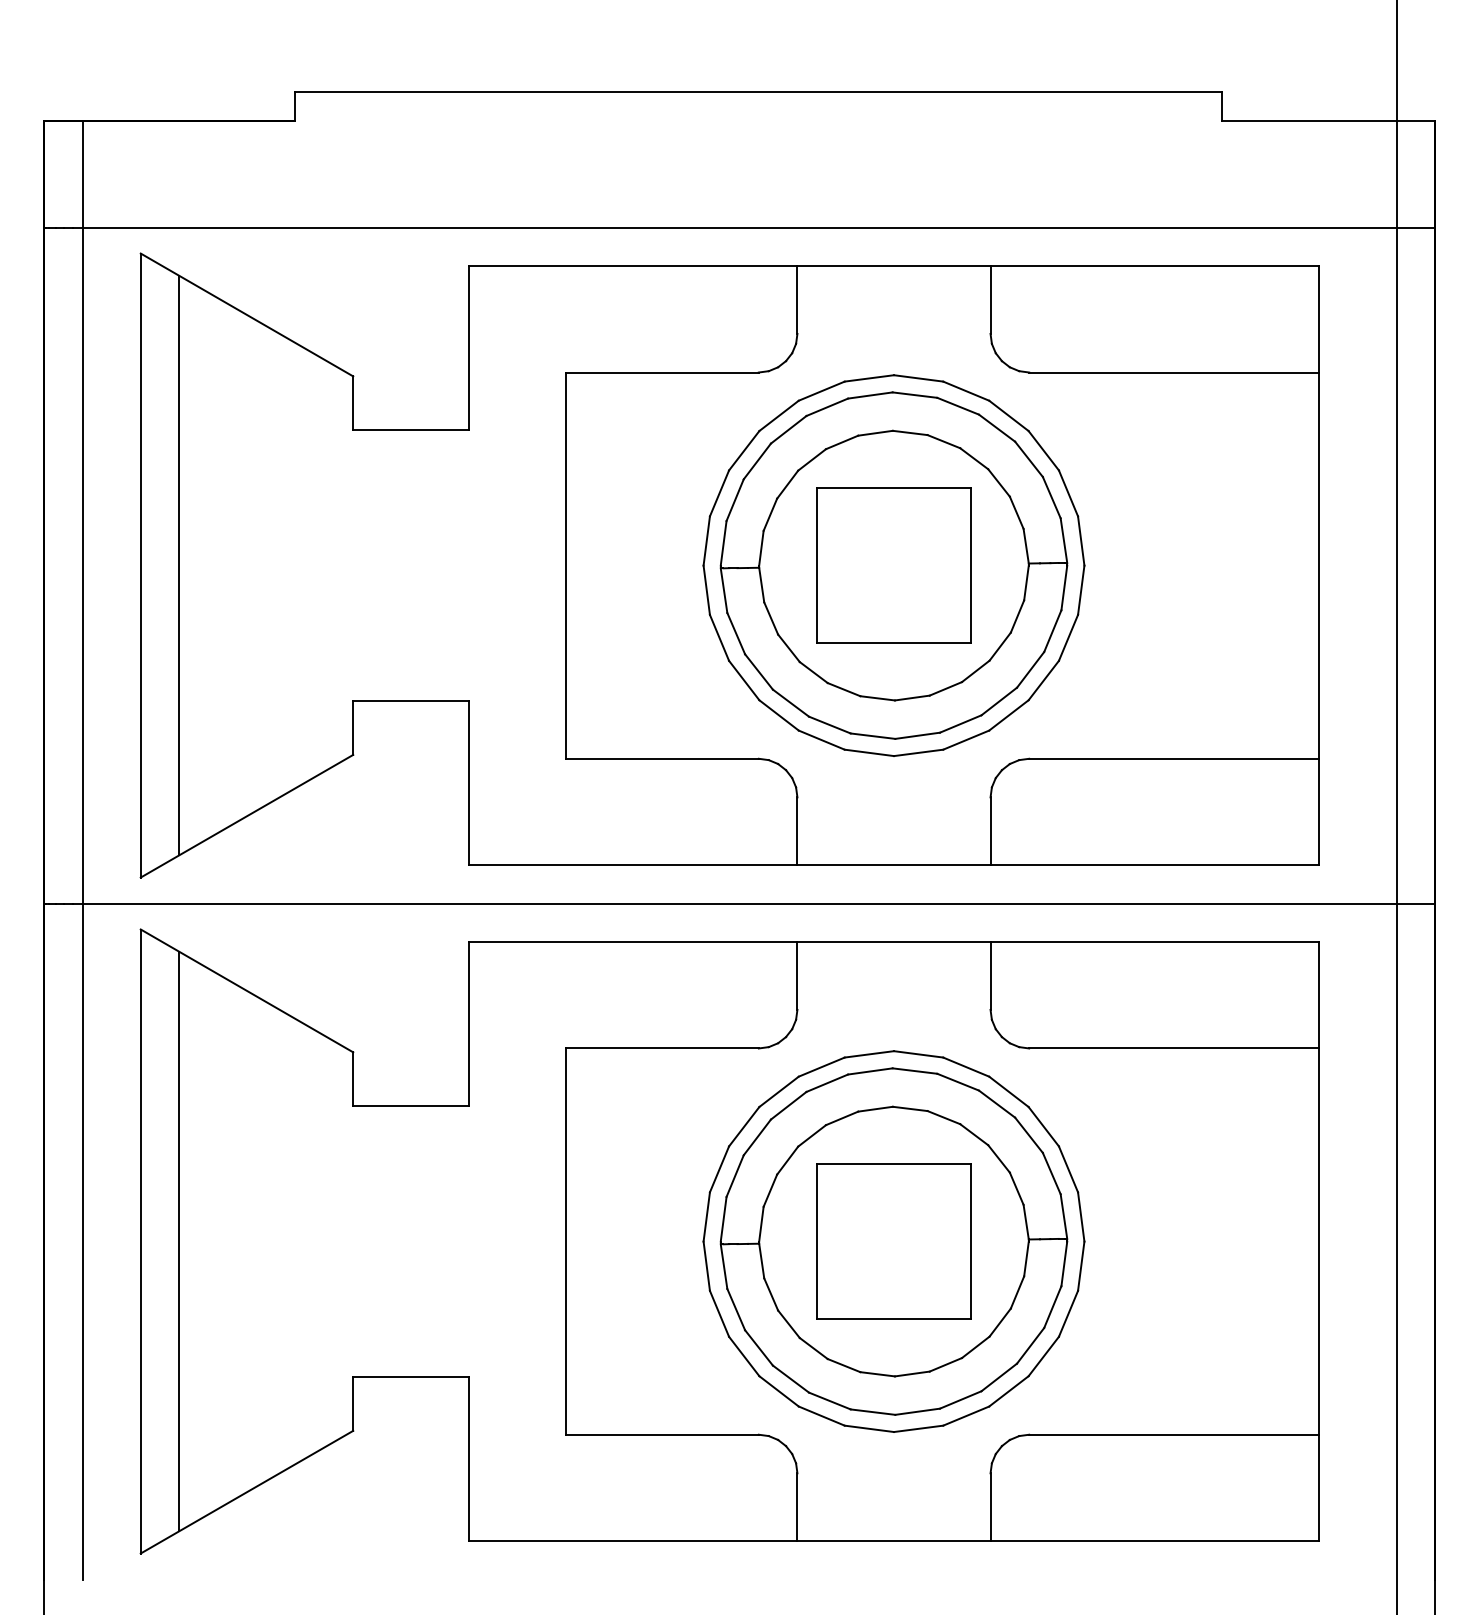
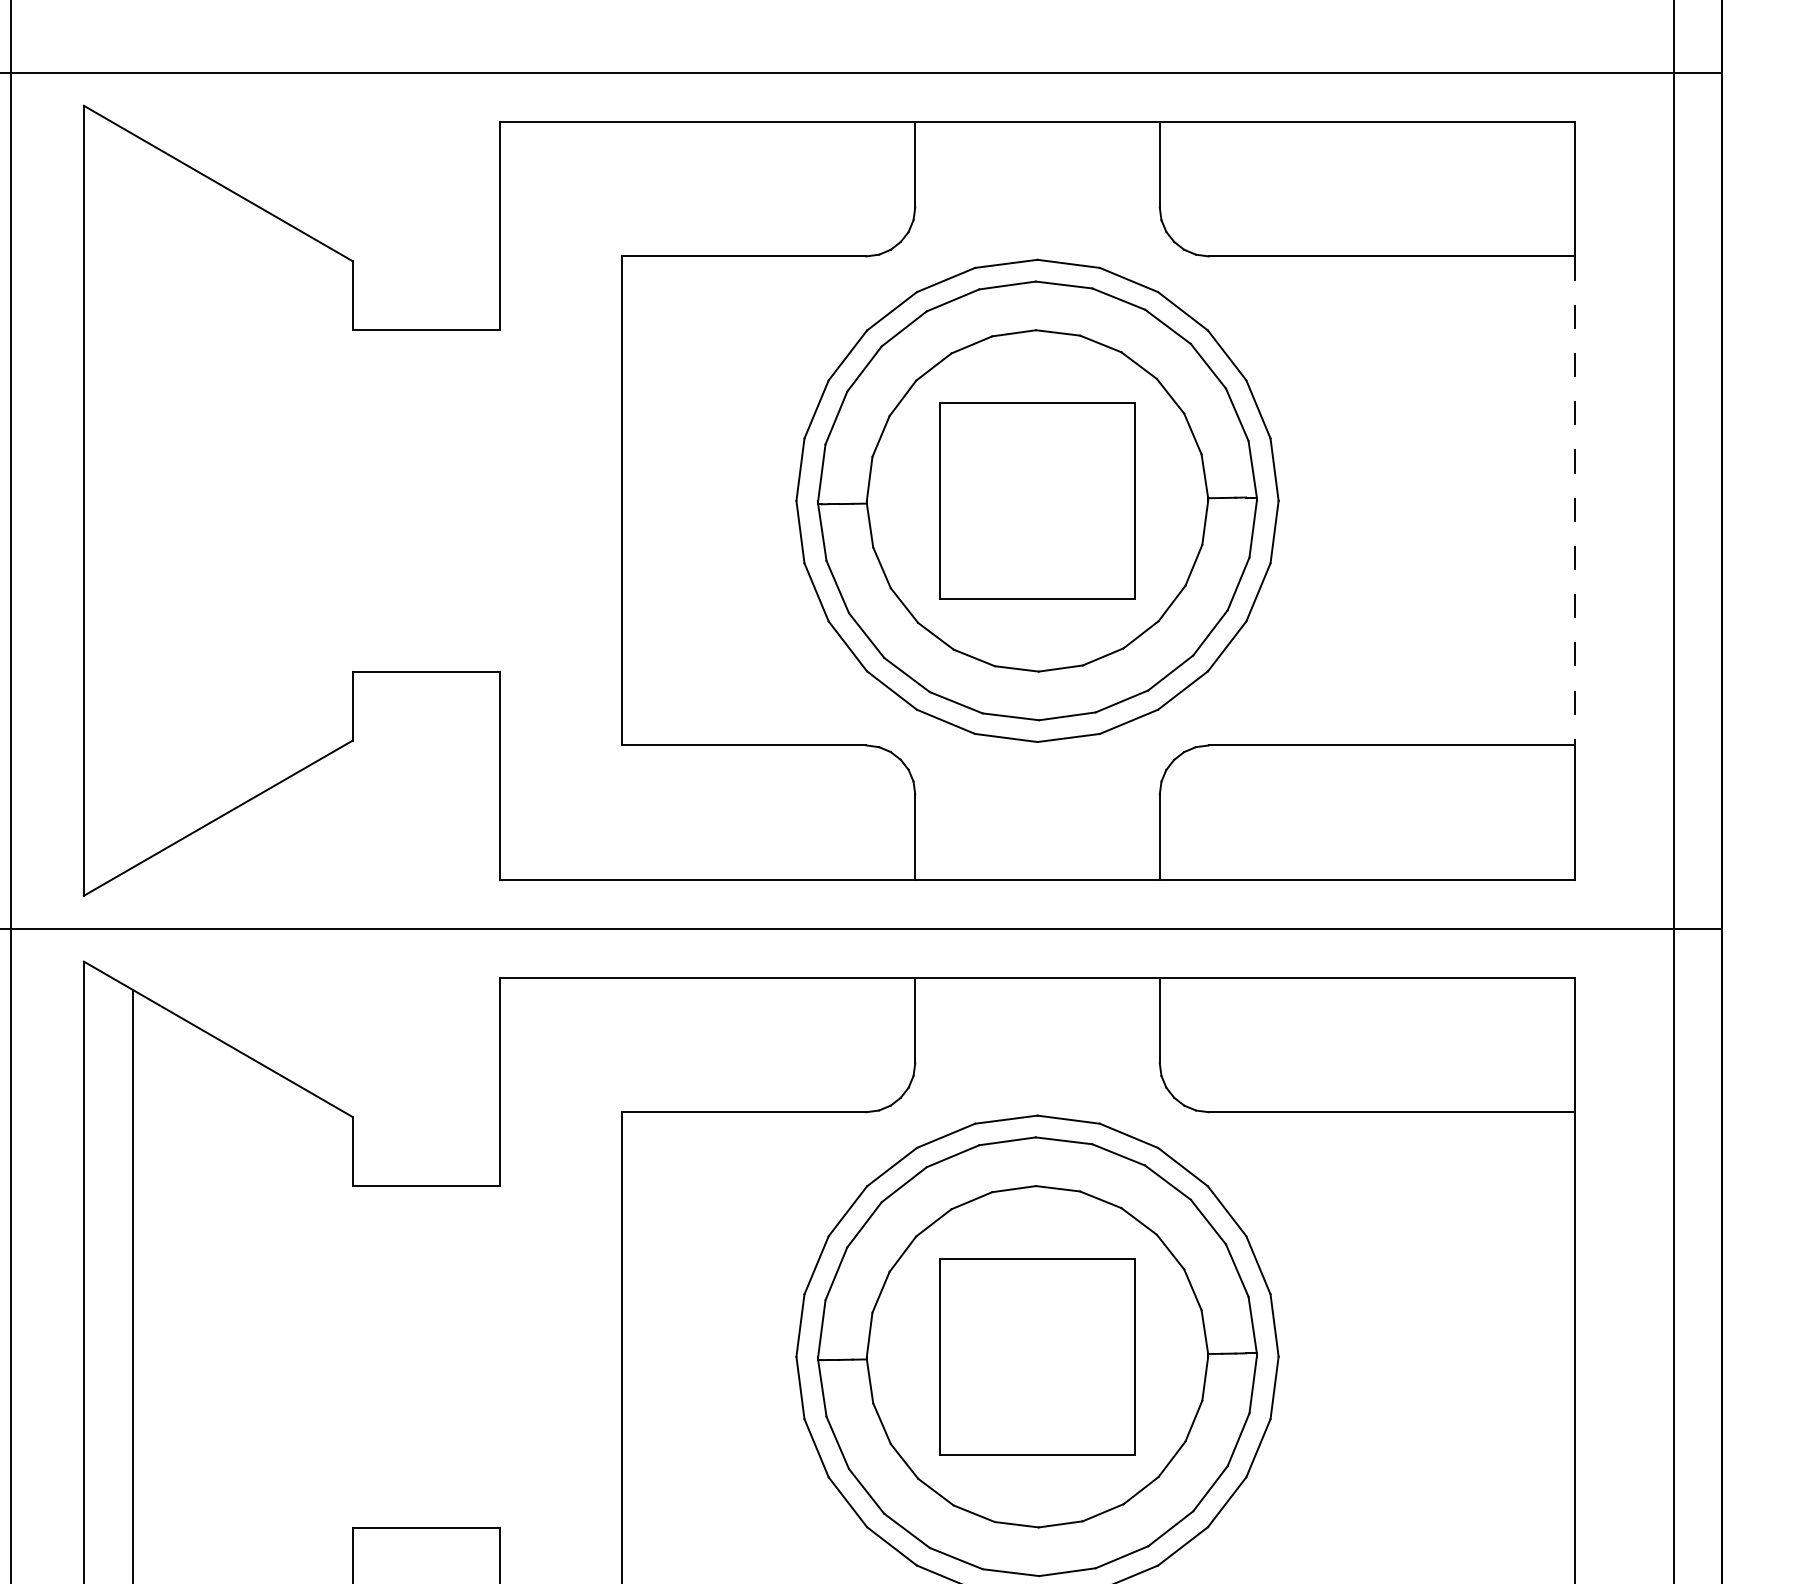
line: (179, 565) -> (132, 500), removed
line: (1318, 566) -> (1574, 501), solid -> dashed

